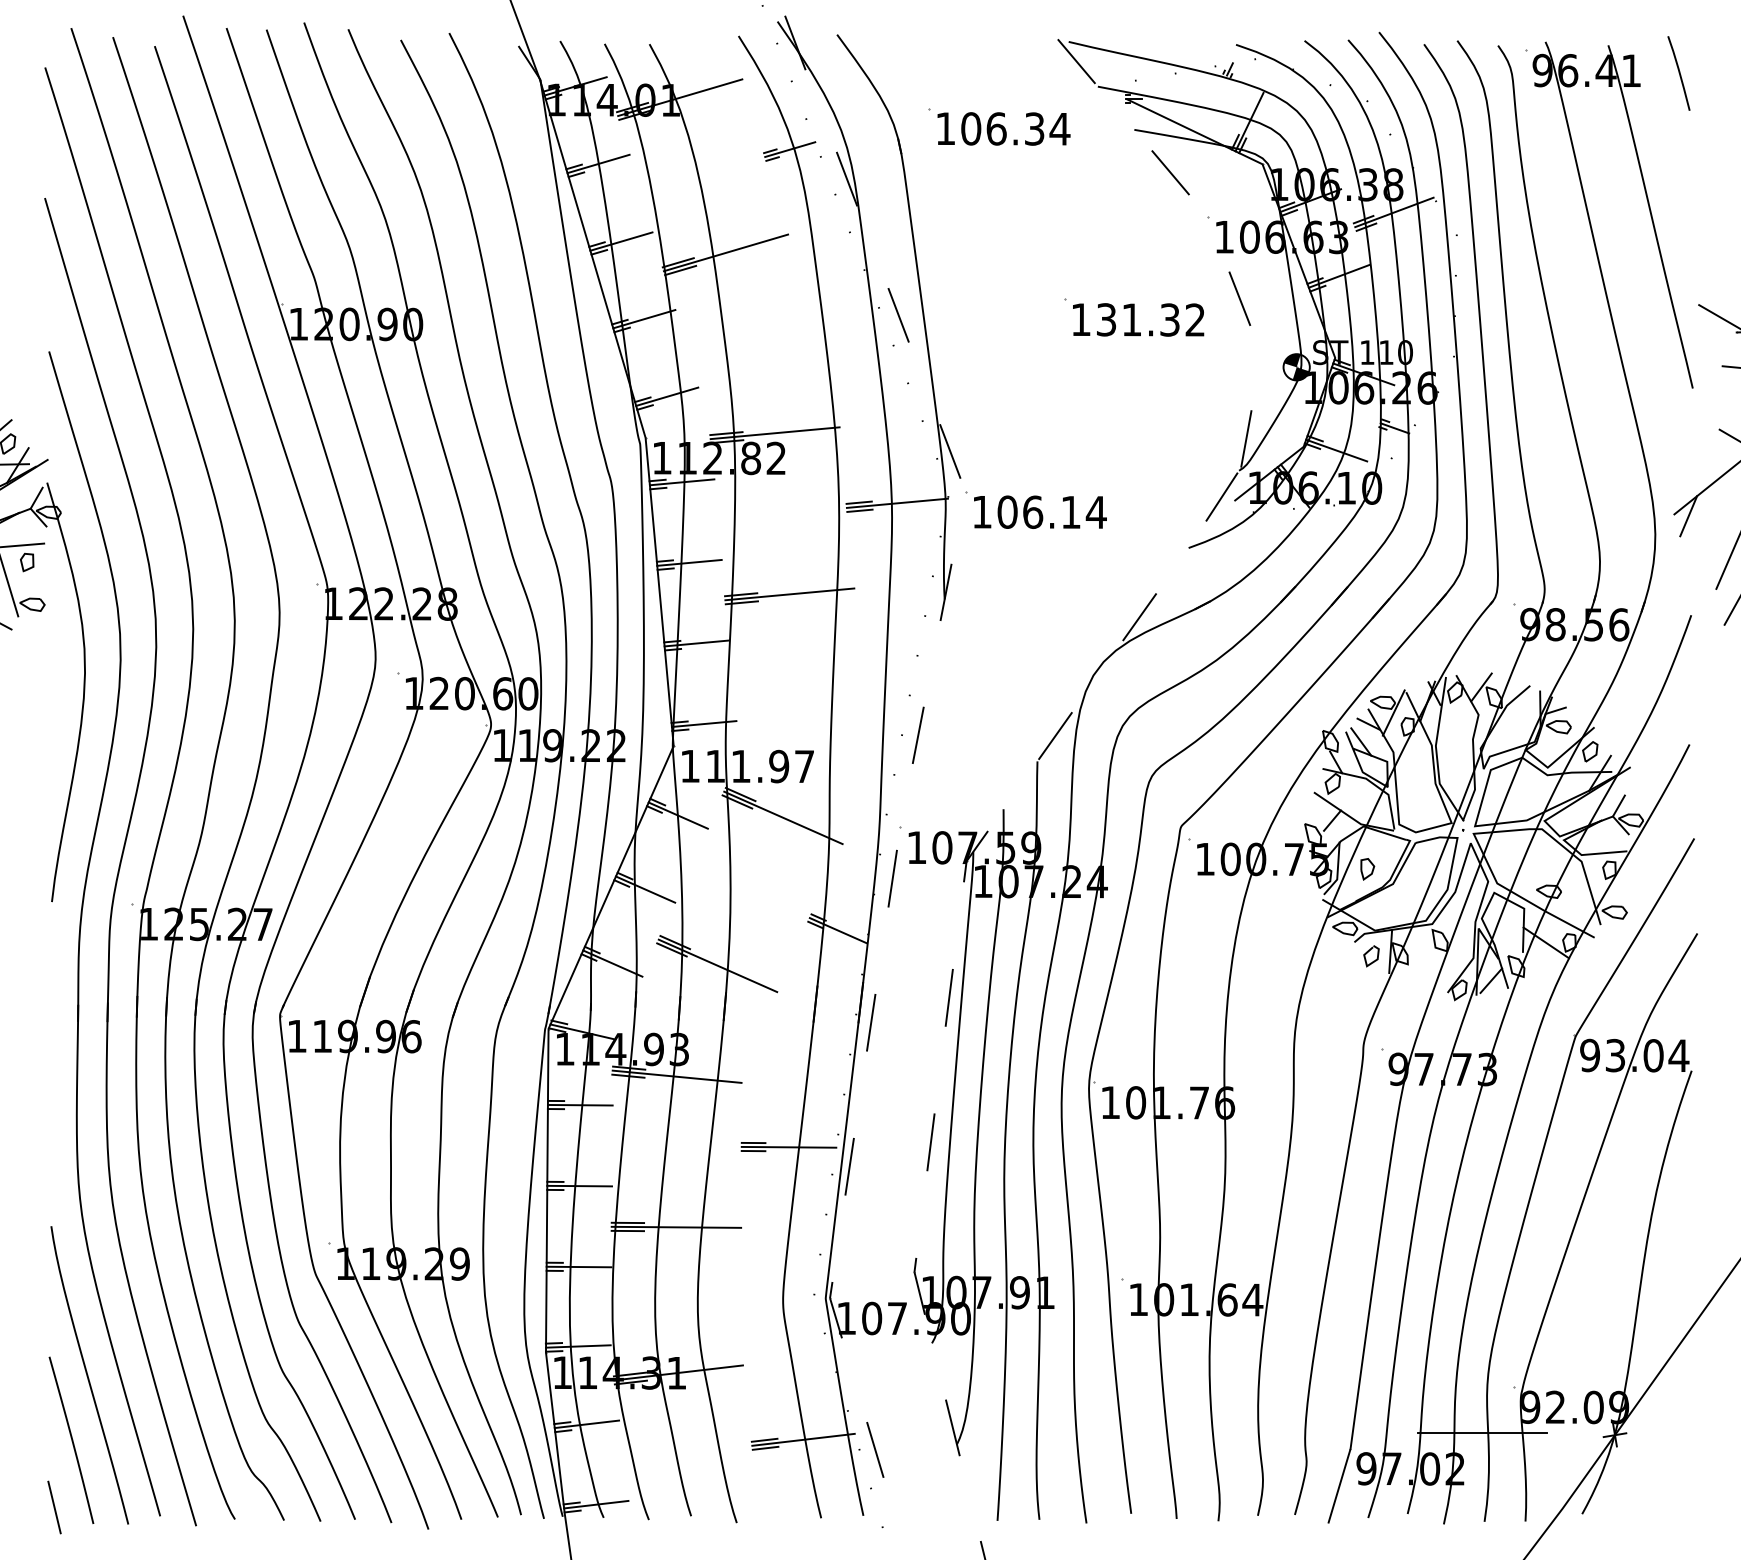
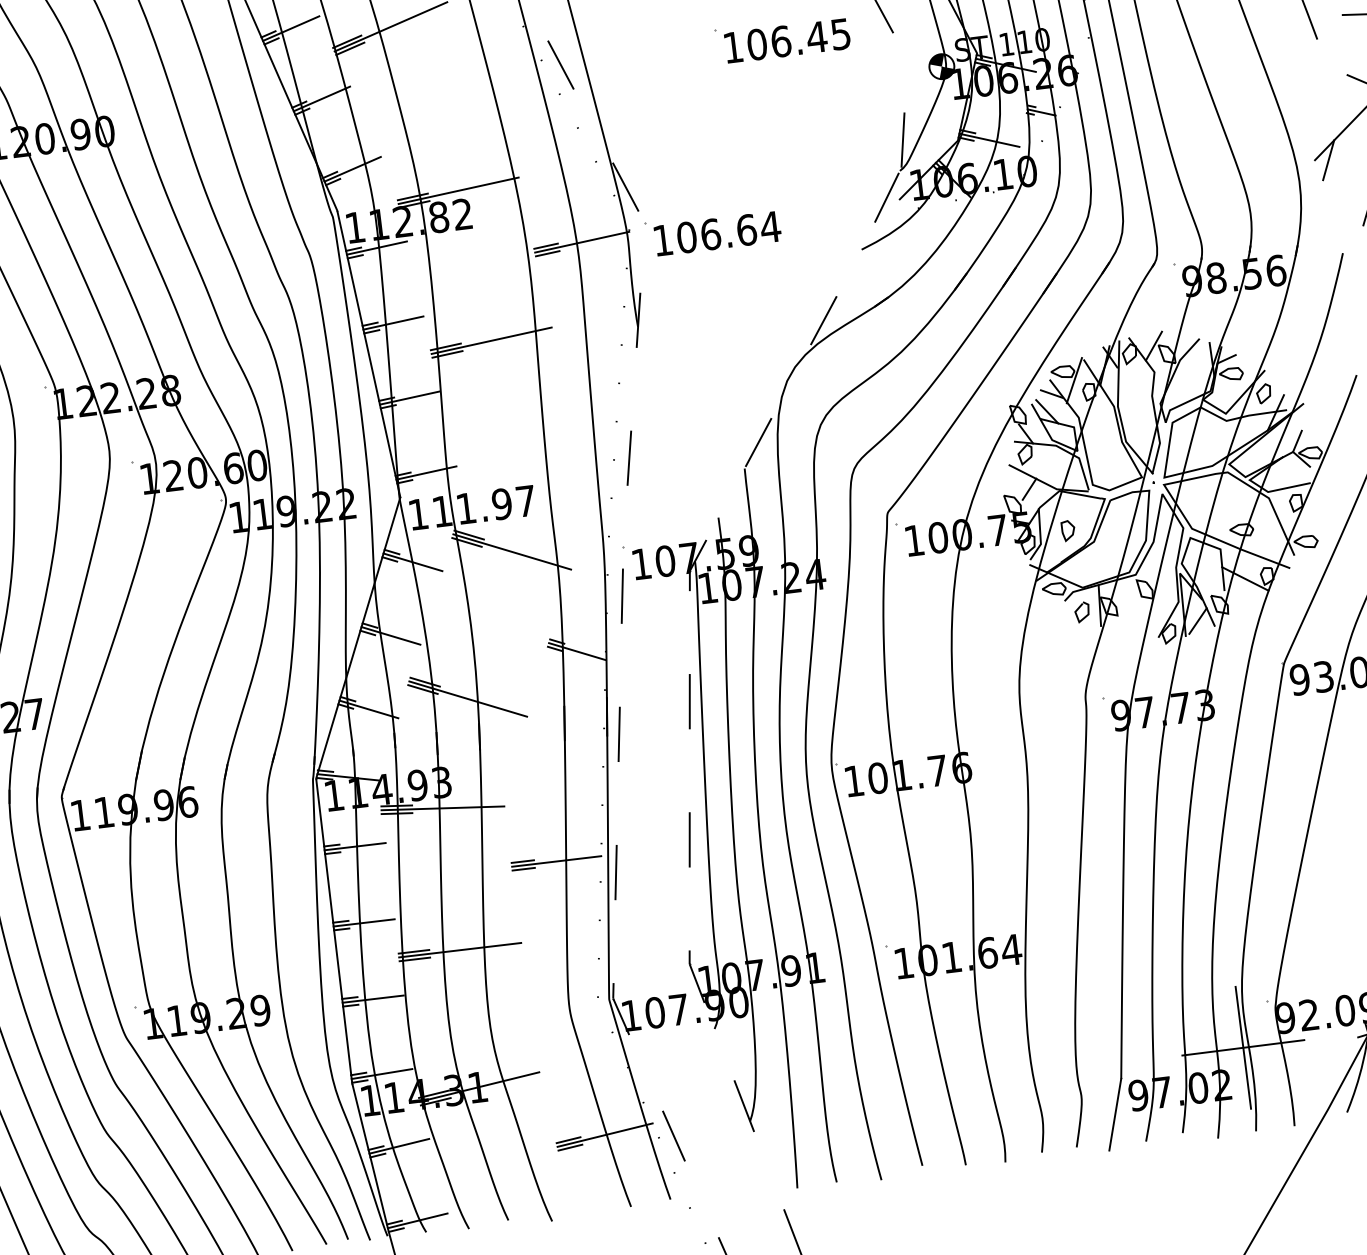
text: (1150, 319) -> (798, 39), 131.32 -> 106.45
text: (1071, 512) -> (747, 230), 106.14 -> 106.64
line: (1482, 1432) -> (1243, 1047), added

